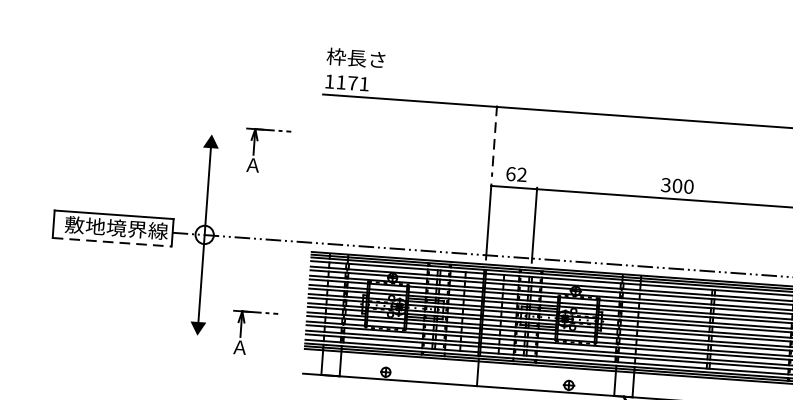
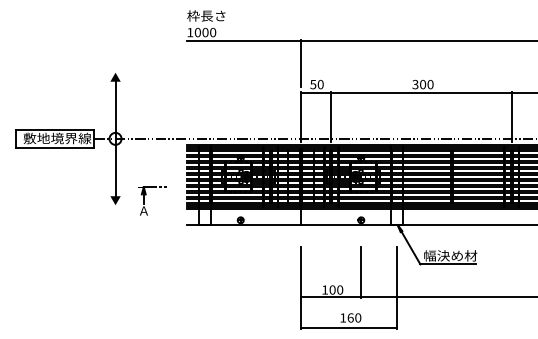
text: (352, 83) -> (205, 32), 1171 -> 1000
part: (258, 142) -> (146, 75), removed
line: (495, 142) -> (301, 64), dashed -> solid
text: (515, 174) -> (316, 84), 62 -> 50
line: (112, 242) -> (55, 148), dashed -> solid

